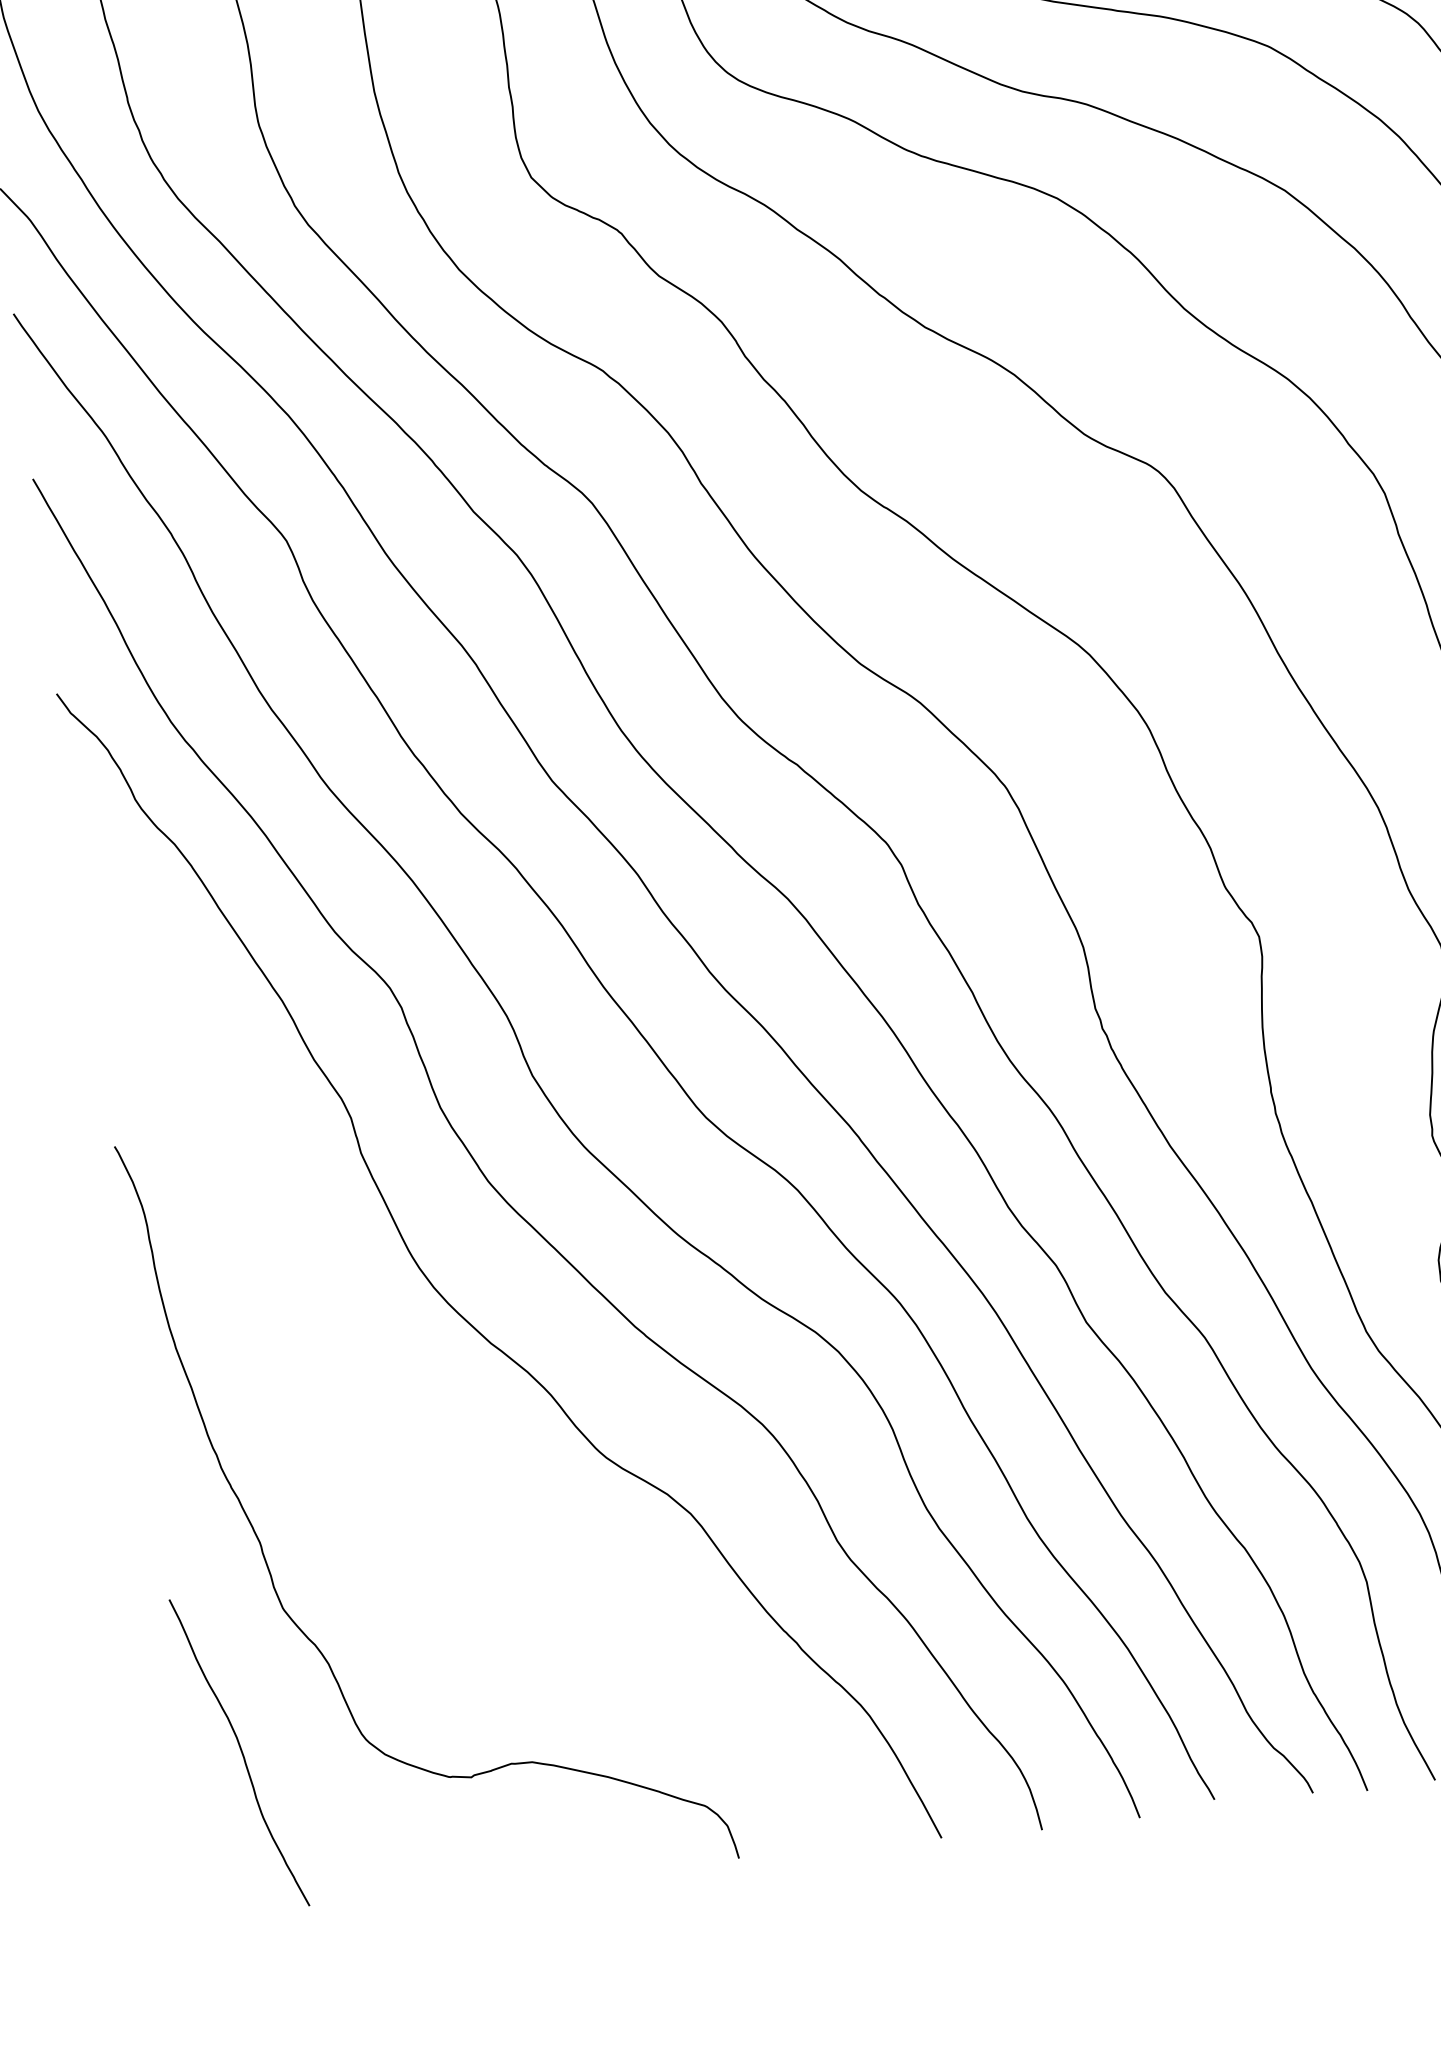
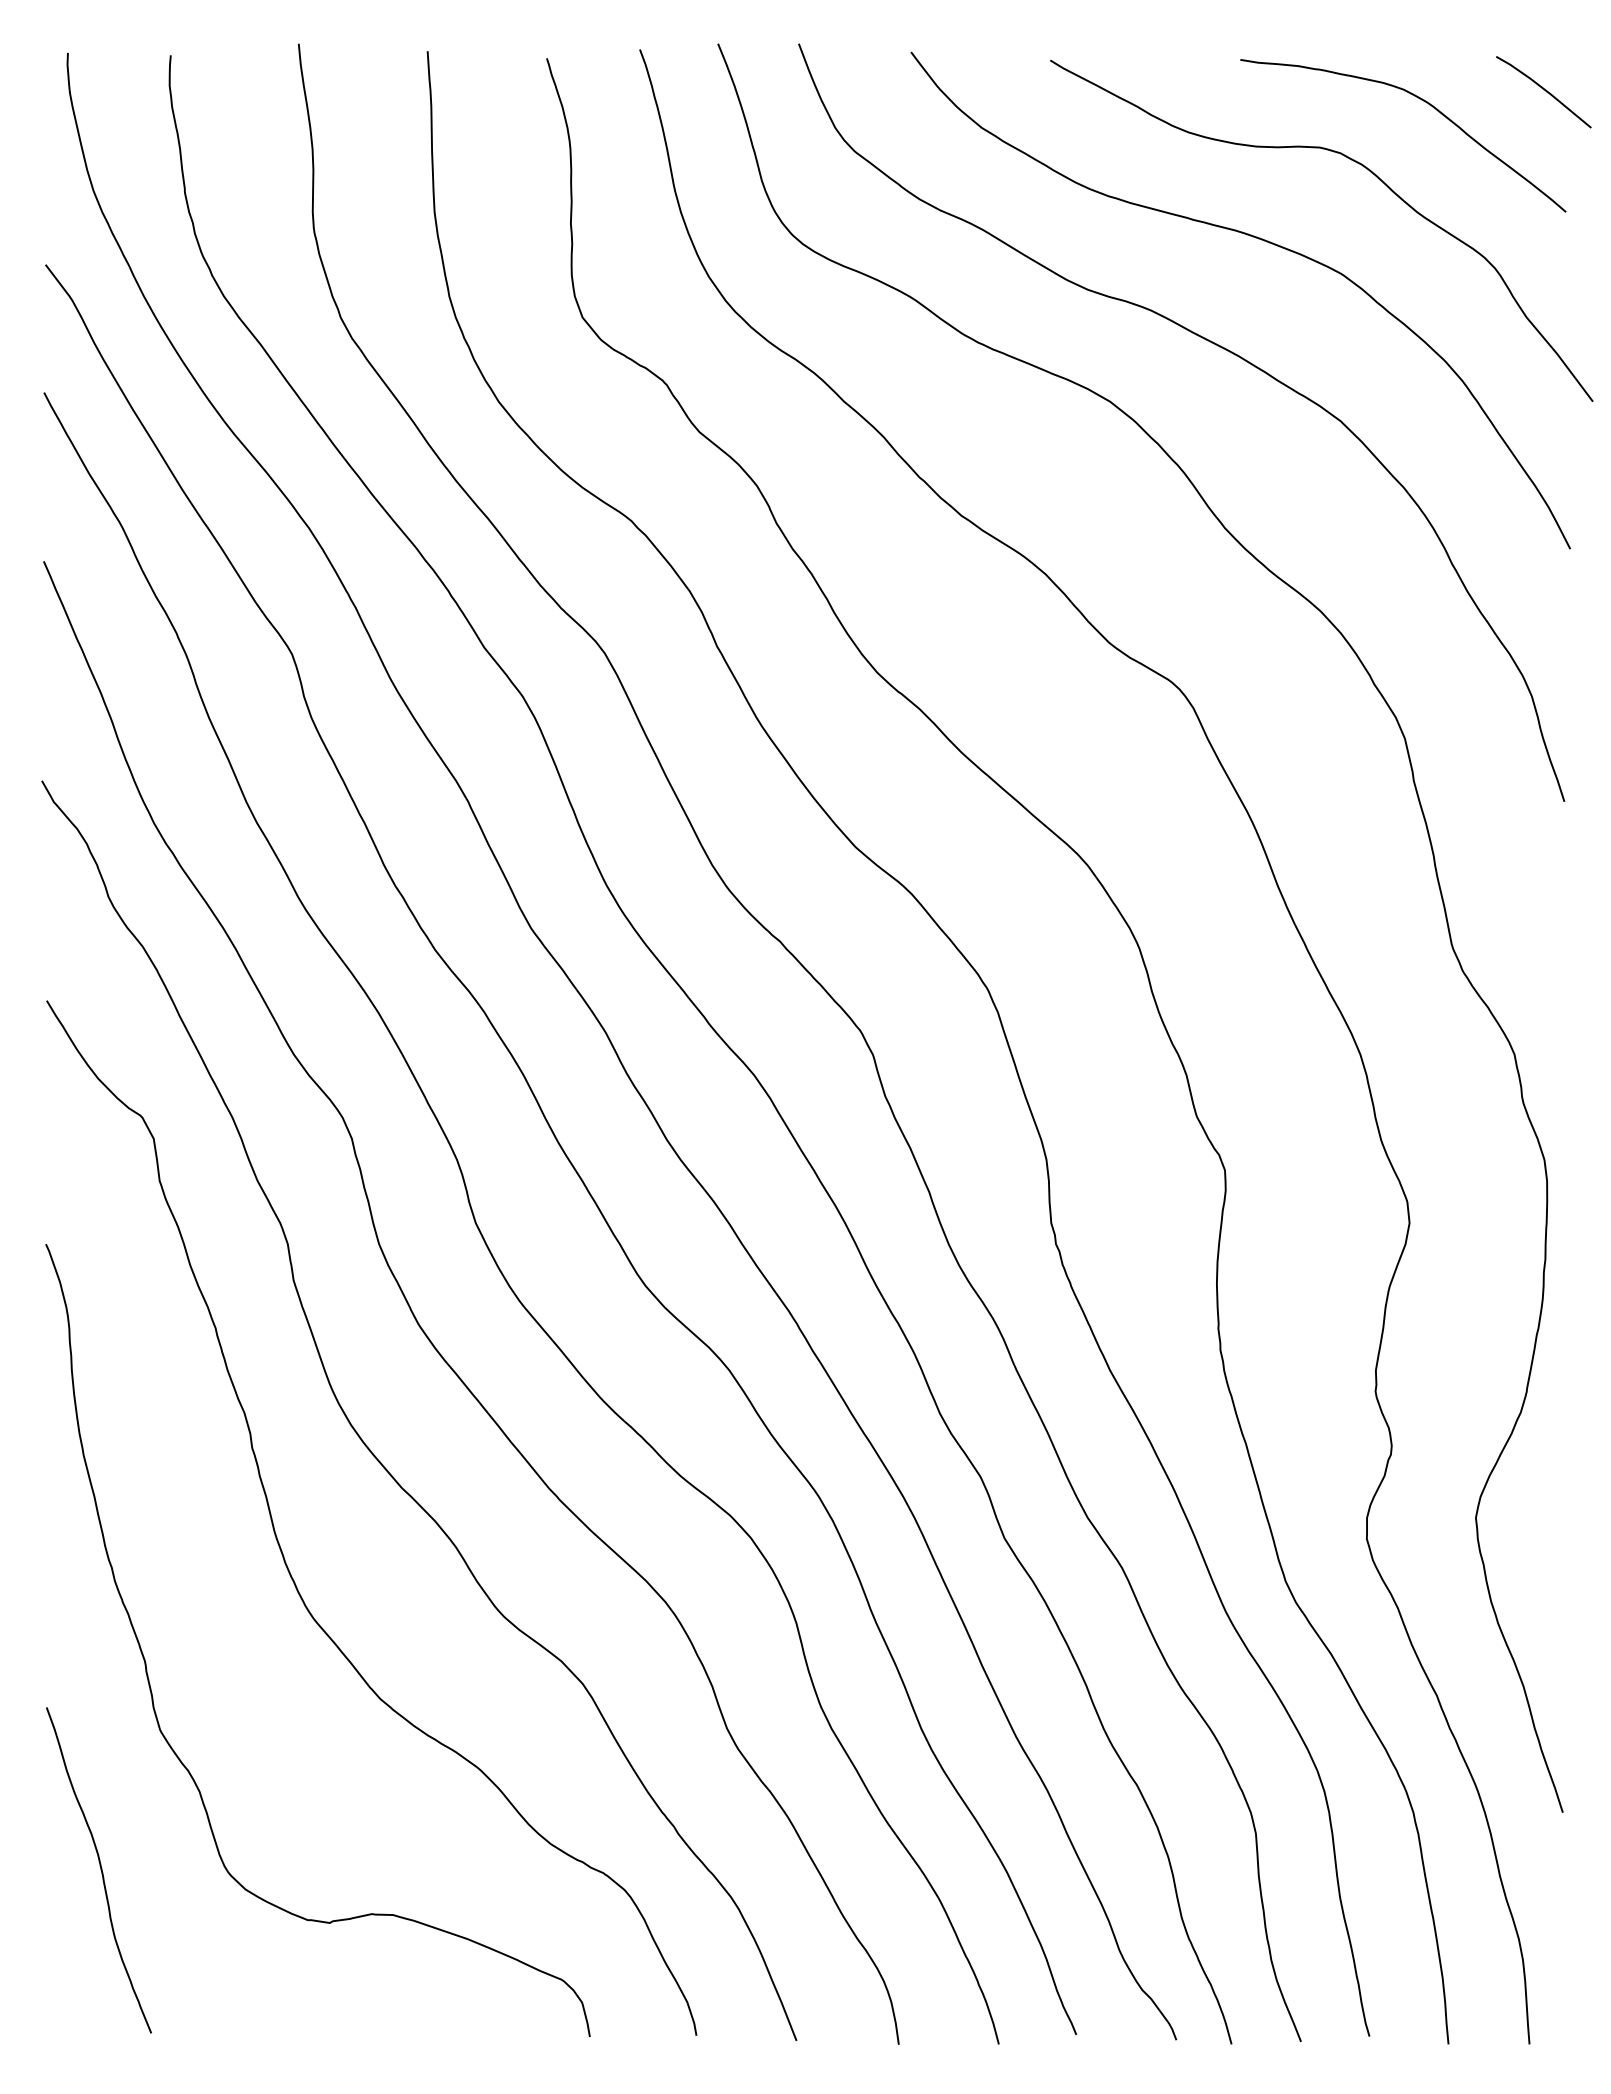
curve: (381, 1418) -> (282, 1550), added

